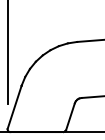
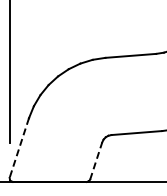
line: (14, 107) -> (19, 148), solid -> dashed
line: (70, 116) -> (96, 160), solid -> dashed

